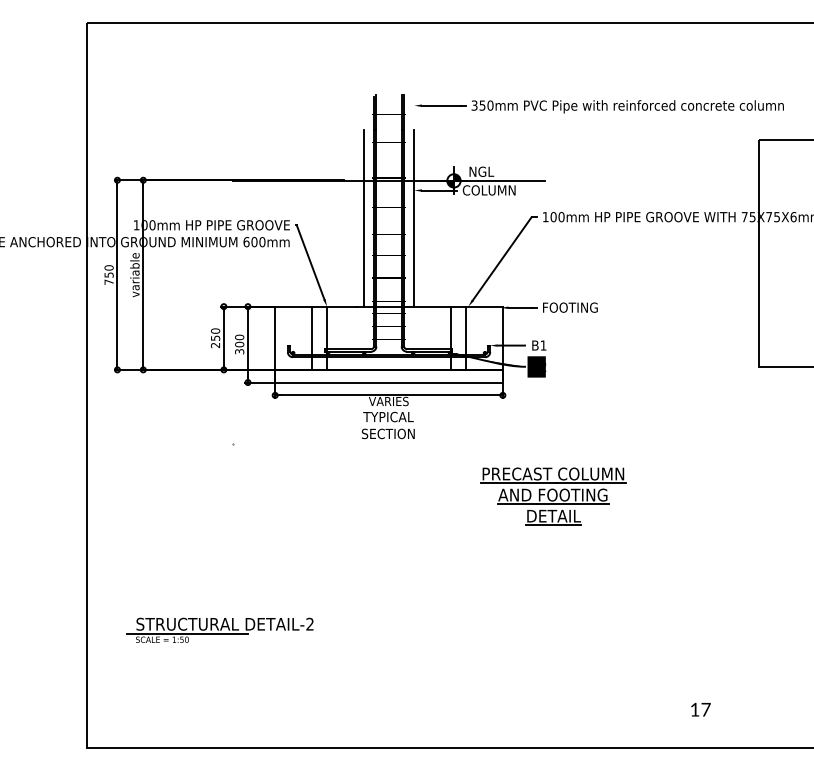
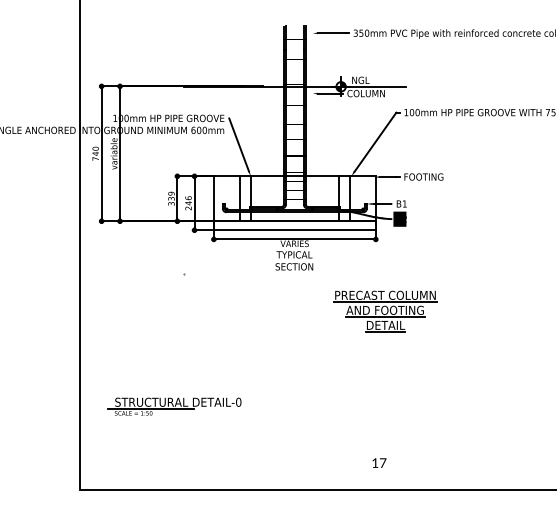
line: (363, 217) -> (276, 112), removed
line: (414, 217) -> (313, 112), removed
text: (108, 274) -> (95, 153), 750 -> 740
text: (215, 337) -> (171, 198), 250 -> 339
text: (239, 344) -> (188, 203), 300 -> 246
part: (553, 496) -> (385, 311), moved
text: (309, 623) -> (238, 401), DETAIL-2 -> DETAIL-0
text: (700, 709) -> (379, 462), moved

